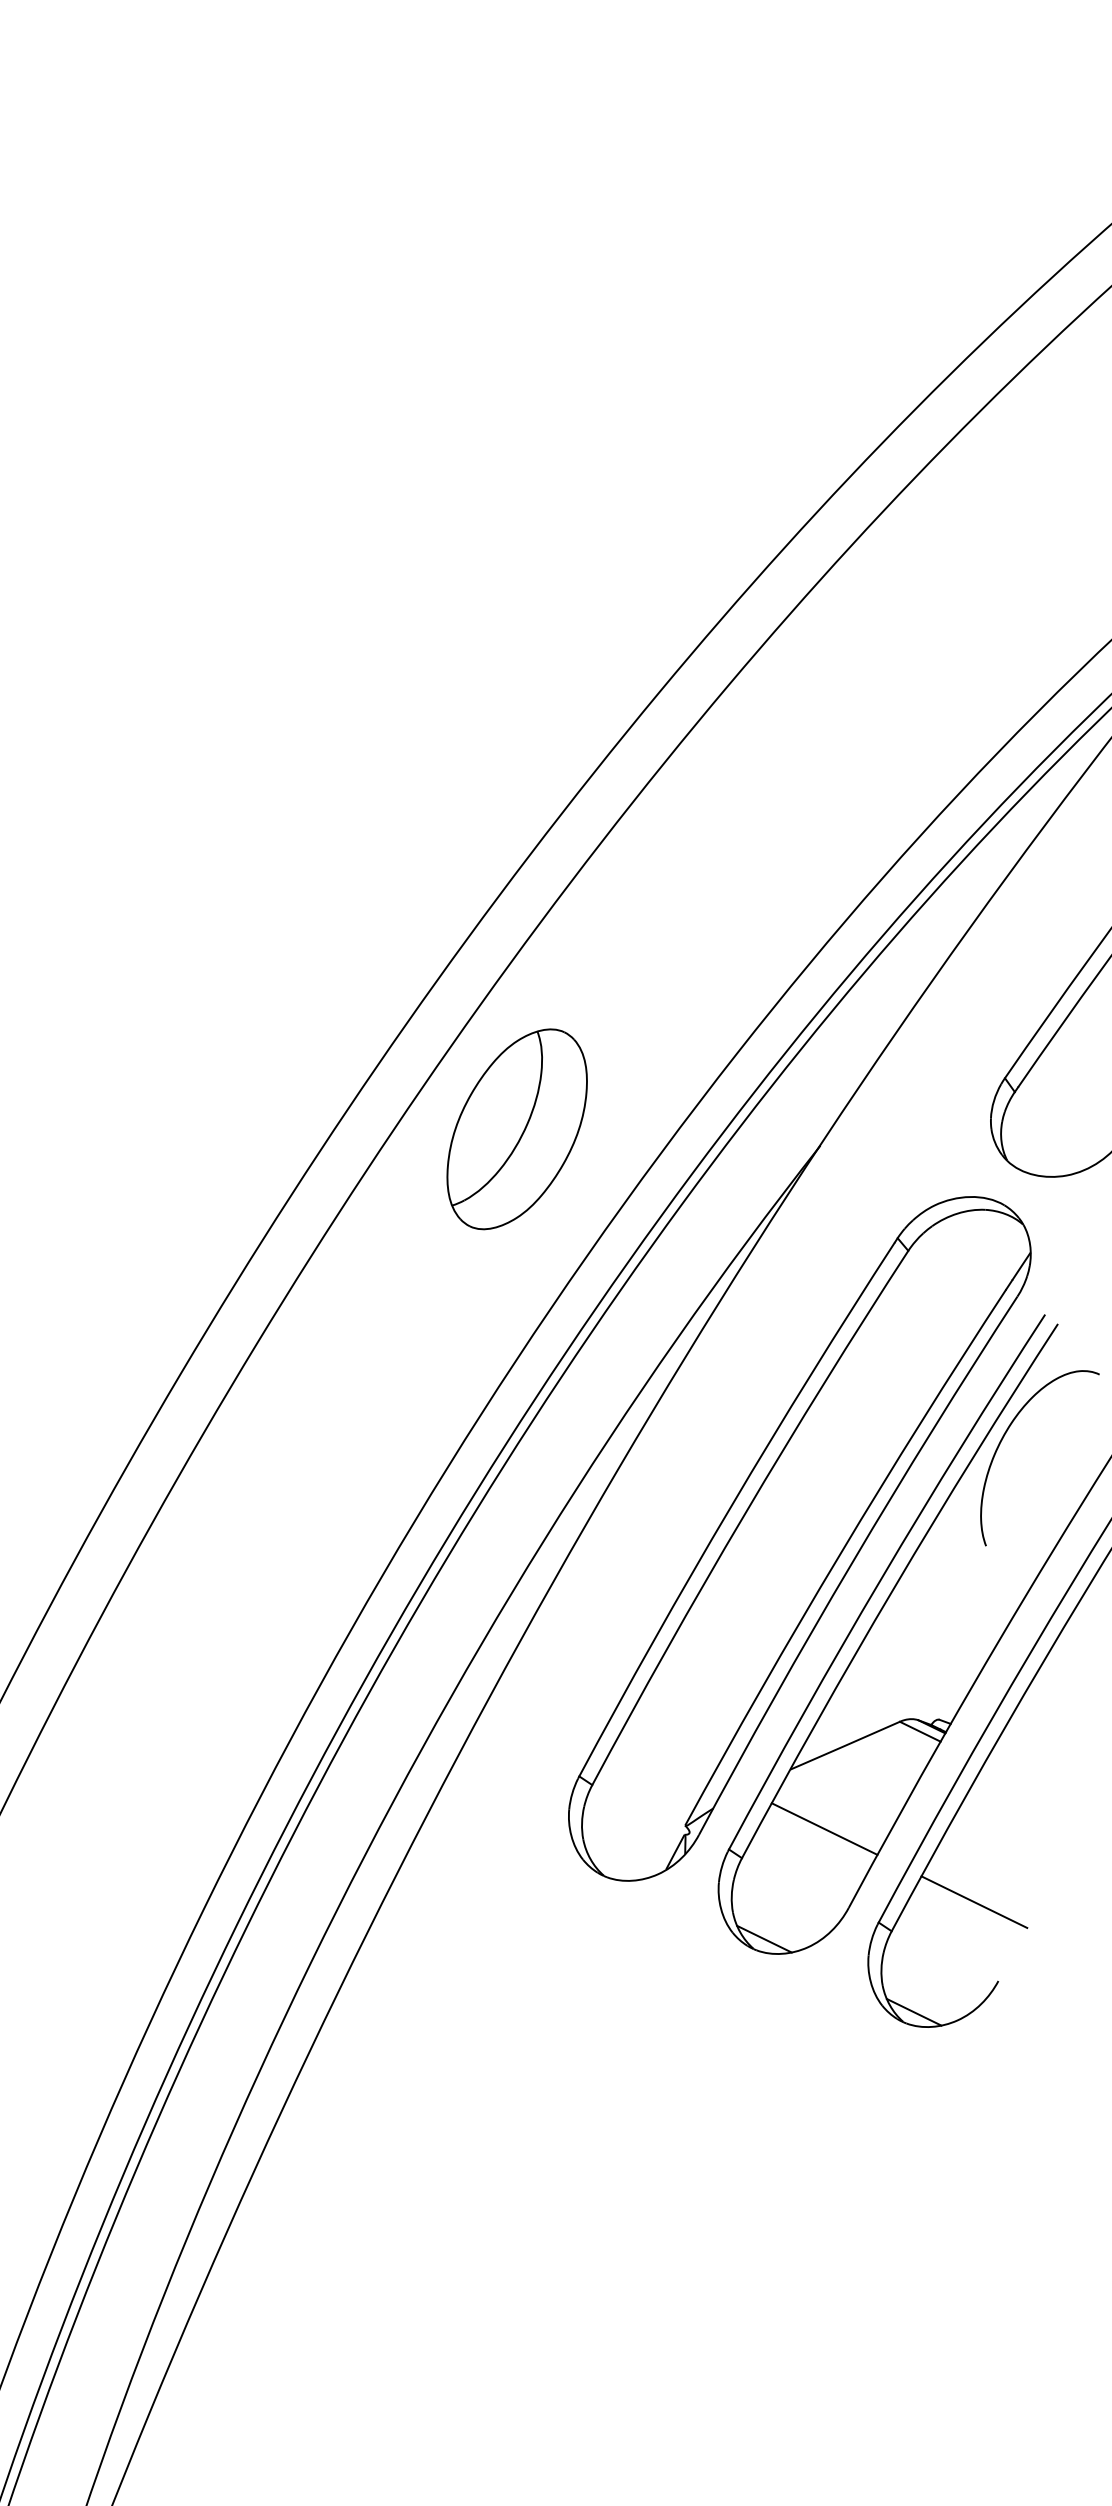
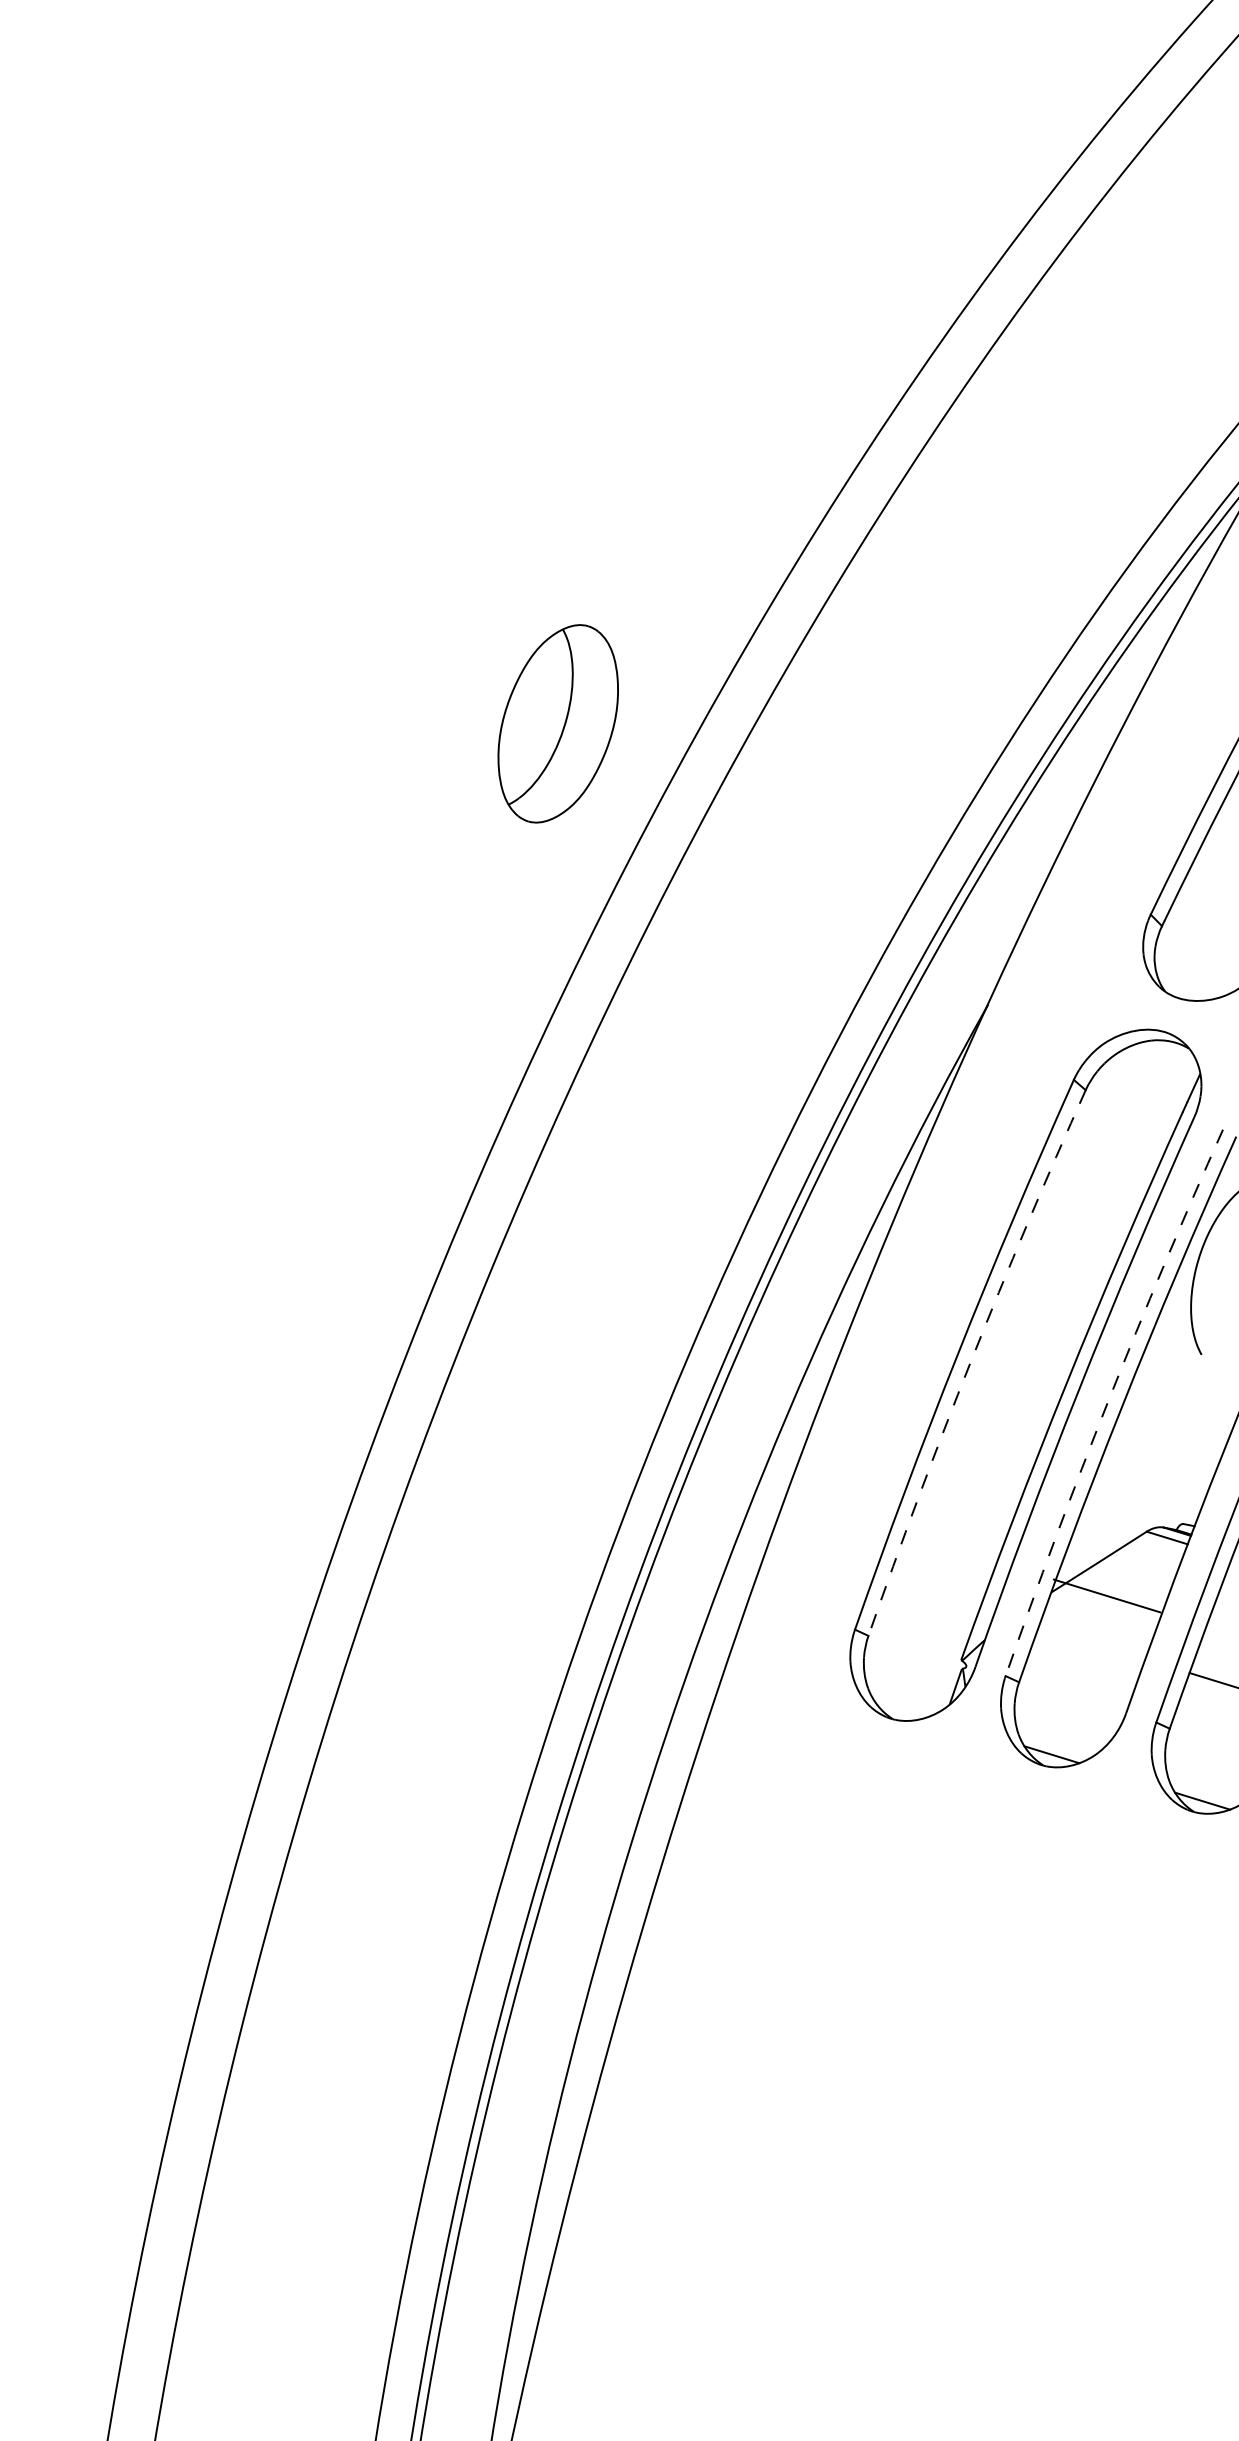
part: (516, 1128) -> (557, 723), moved
arc: (744, 1514) -> (971, 1360), solid -> dashed
arc: (881, 1578) -> (1108, 1400), solid -> dashed
line: (824, 1828) -> (1106, 1595), moved

